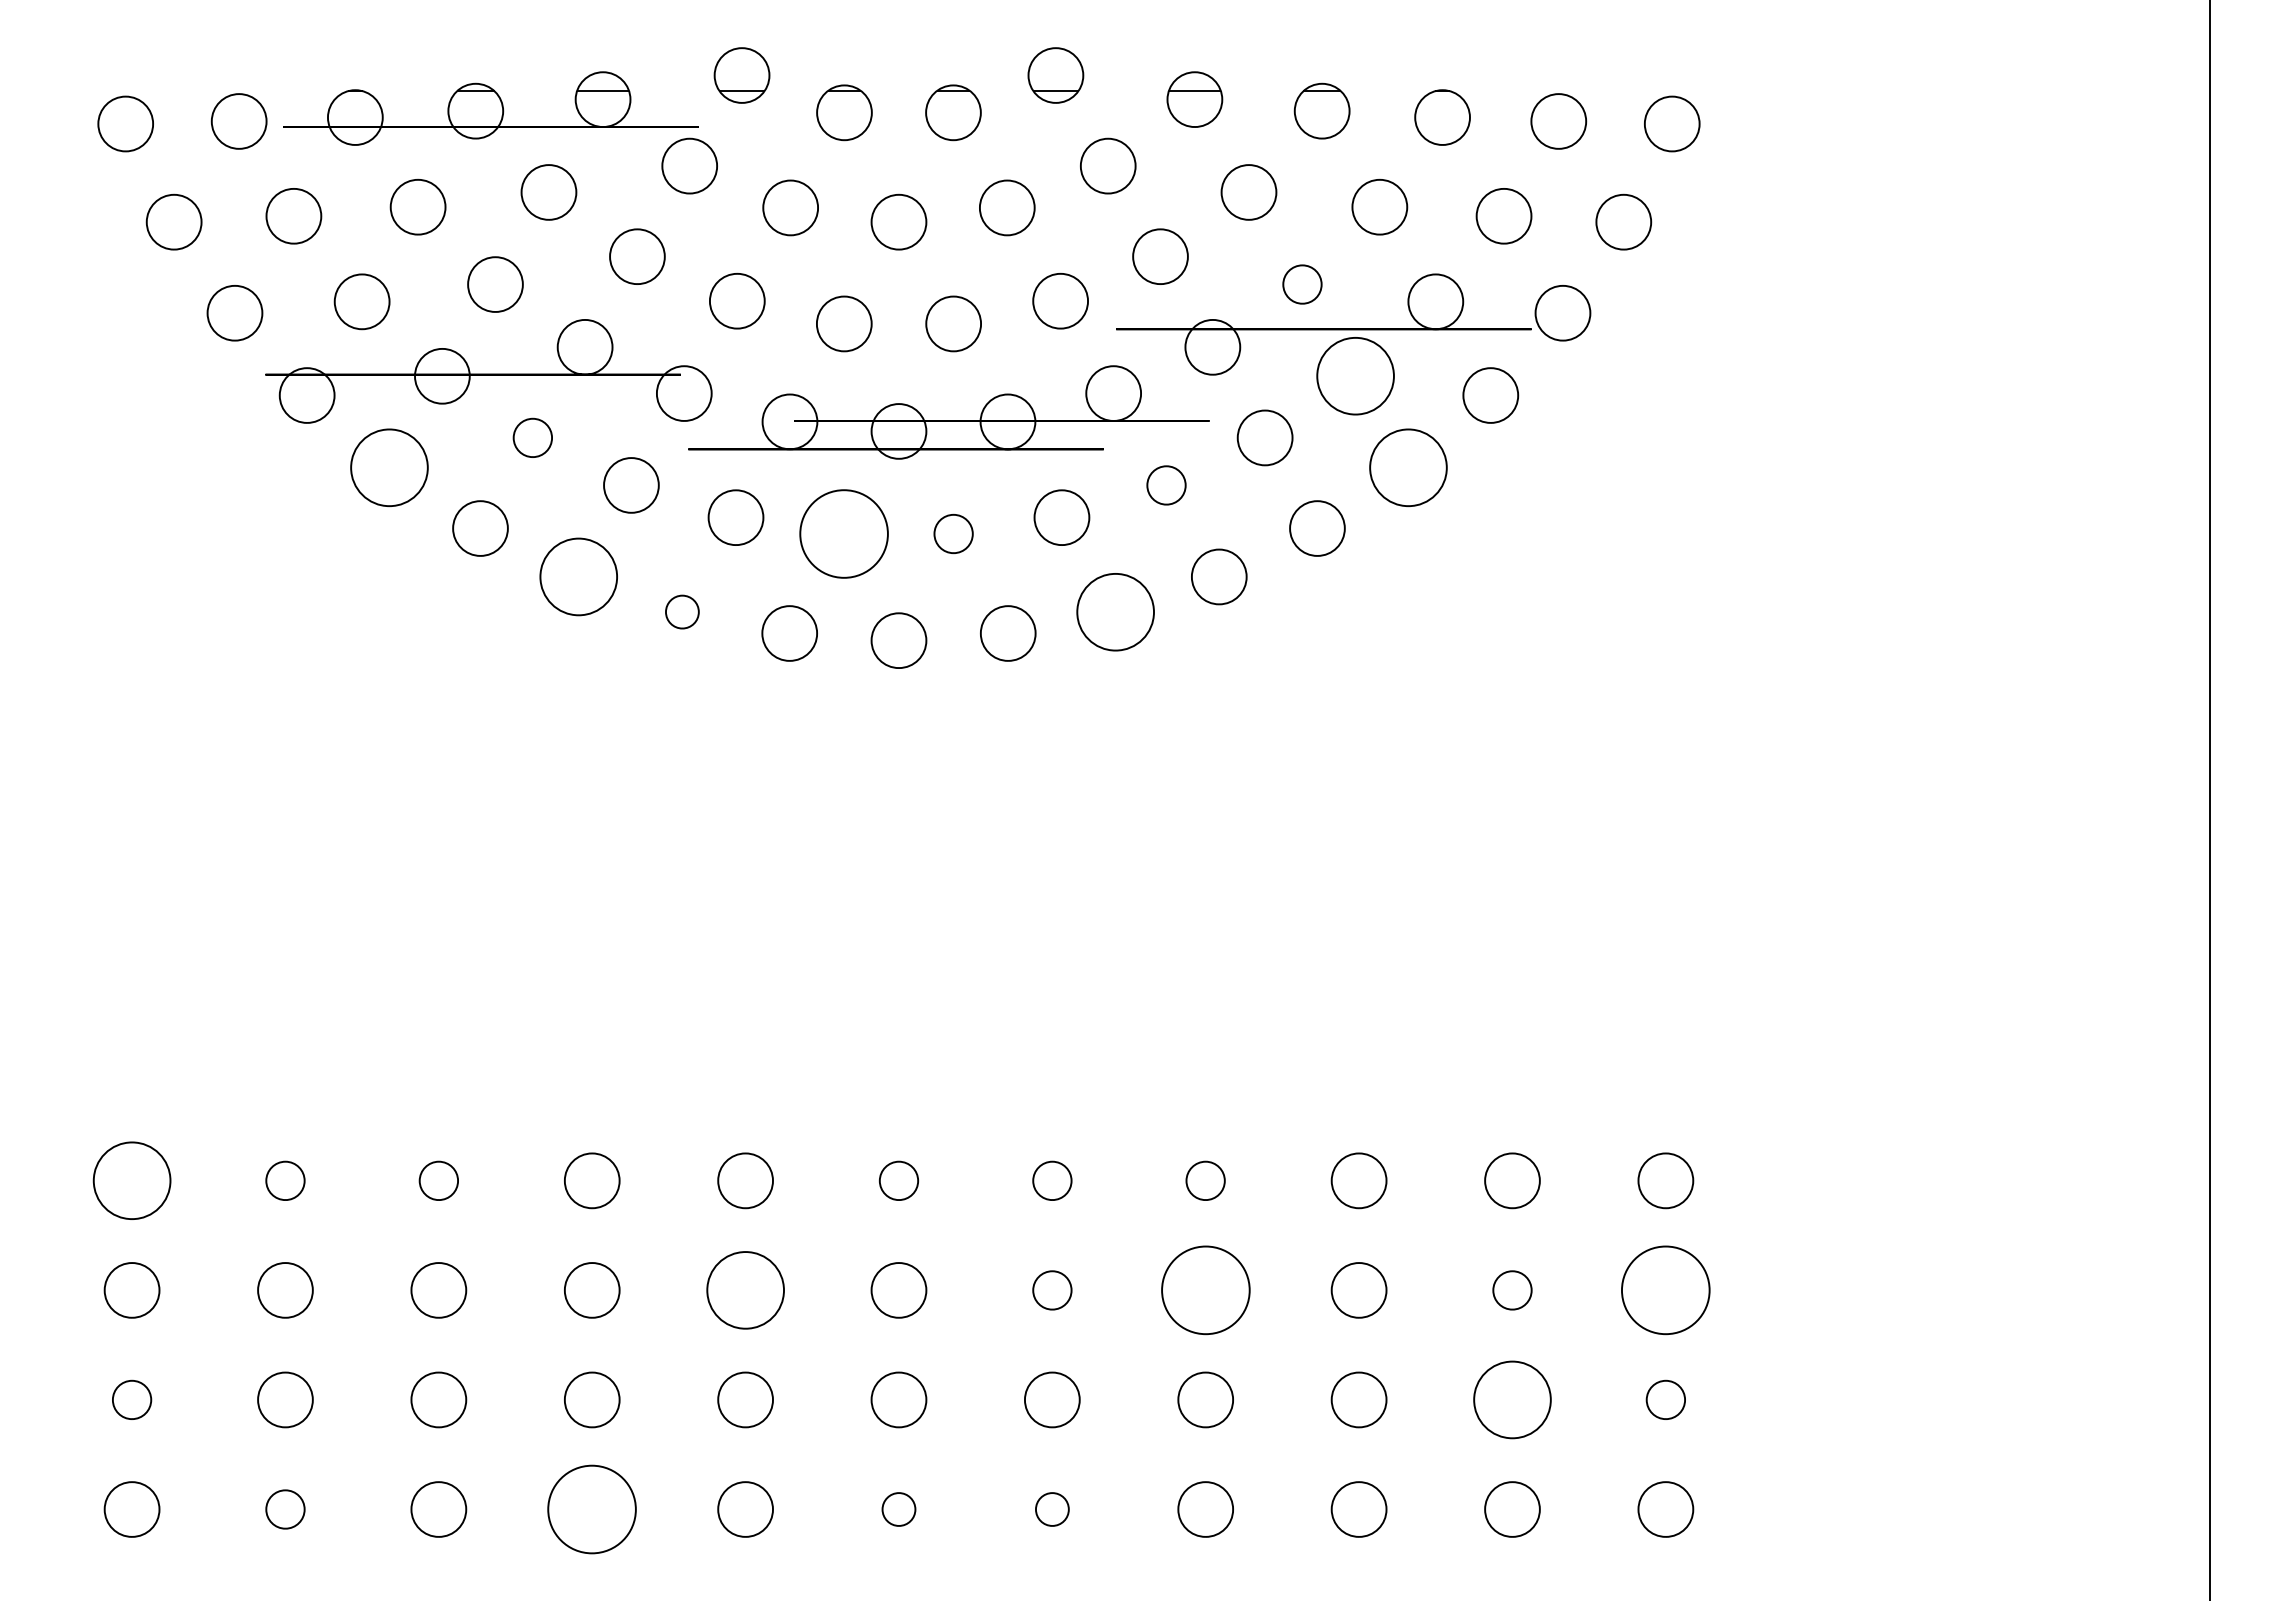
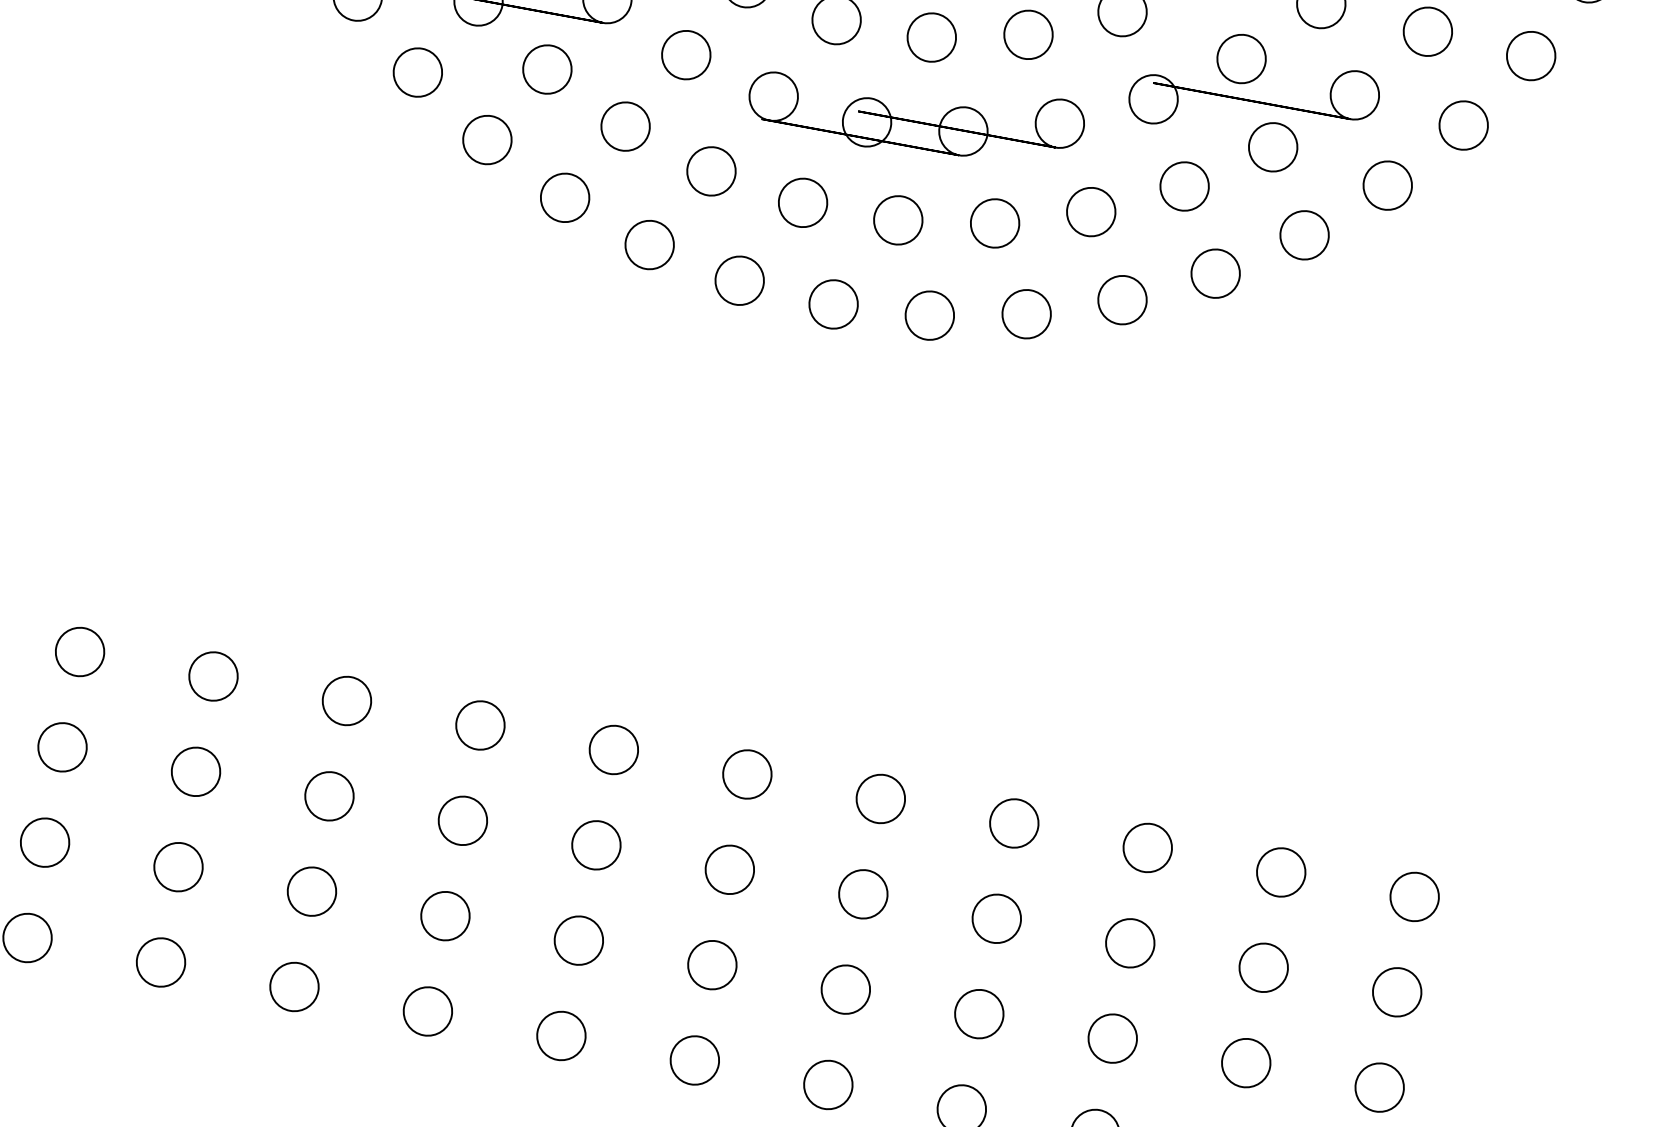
part: (1302, 284) -> (1241, 58), size x1.43
part: (1355, 376) -> (1273, 147), size x0.71
part: (532, 437) -> (547, 69), size x1.43
part: (389, 467) -> (417, 72), size x0.71
part: (1408, 467) -> (1304, 235), size x0.71
part: (1166, 485) -> (1091, 212), size x1.43
part: (844, 533) -> (803, 202), size x0.62
part: (953, 533) -> (898, 219), size x1.43
part: (578, 576) -> (565, 197), size x0.71
part: (682, 611) -> (649, 244), size x1.67
part: (1115, 611) -> (1026, 313), size x0.71
part: (131, 1180) -> (79, 651), size x0.71
part: (285, 1180) -> (213, 676), size x1.43
part: (438, 1180) -> (346, 700), size x1.43
part: (898, 1180) -> (747, 774), size x1.43
part: (1052, 1180) -> (881, 798), size x1.43
part: (1205, 1180) -> (1014, 823), size x1.43
part: (745, 1290) -> (596, 845), size x0.71
part: (1052, 1290) -> (863, 894), size x1.43
part: (1205, 1290) -> (996, 918), size x0.62
part: (1512, 1290) -> (1263, 967), size x1.43
part: (1665, 1290) -> (1396, 992), size x0.62
part: (131, 1399) -> (44, 842), size x1.43
part: (1512, 1399) -> (1246, 1062), size x0.71
part: (1665, 1399) -> (1379, 1087), size x1.43
part: (285, 1509) -> (161, 962), size x1.43
part: (592, 1509) -> (428, 1011), size x0.62
part: (898, 1509) -> (694, 1060), size x1.67
part: (1052, 1509) -> (828, 1084), size x1.67

